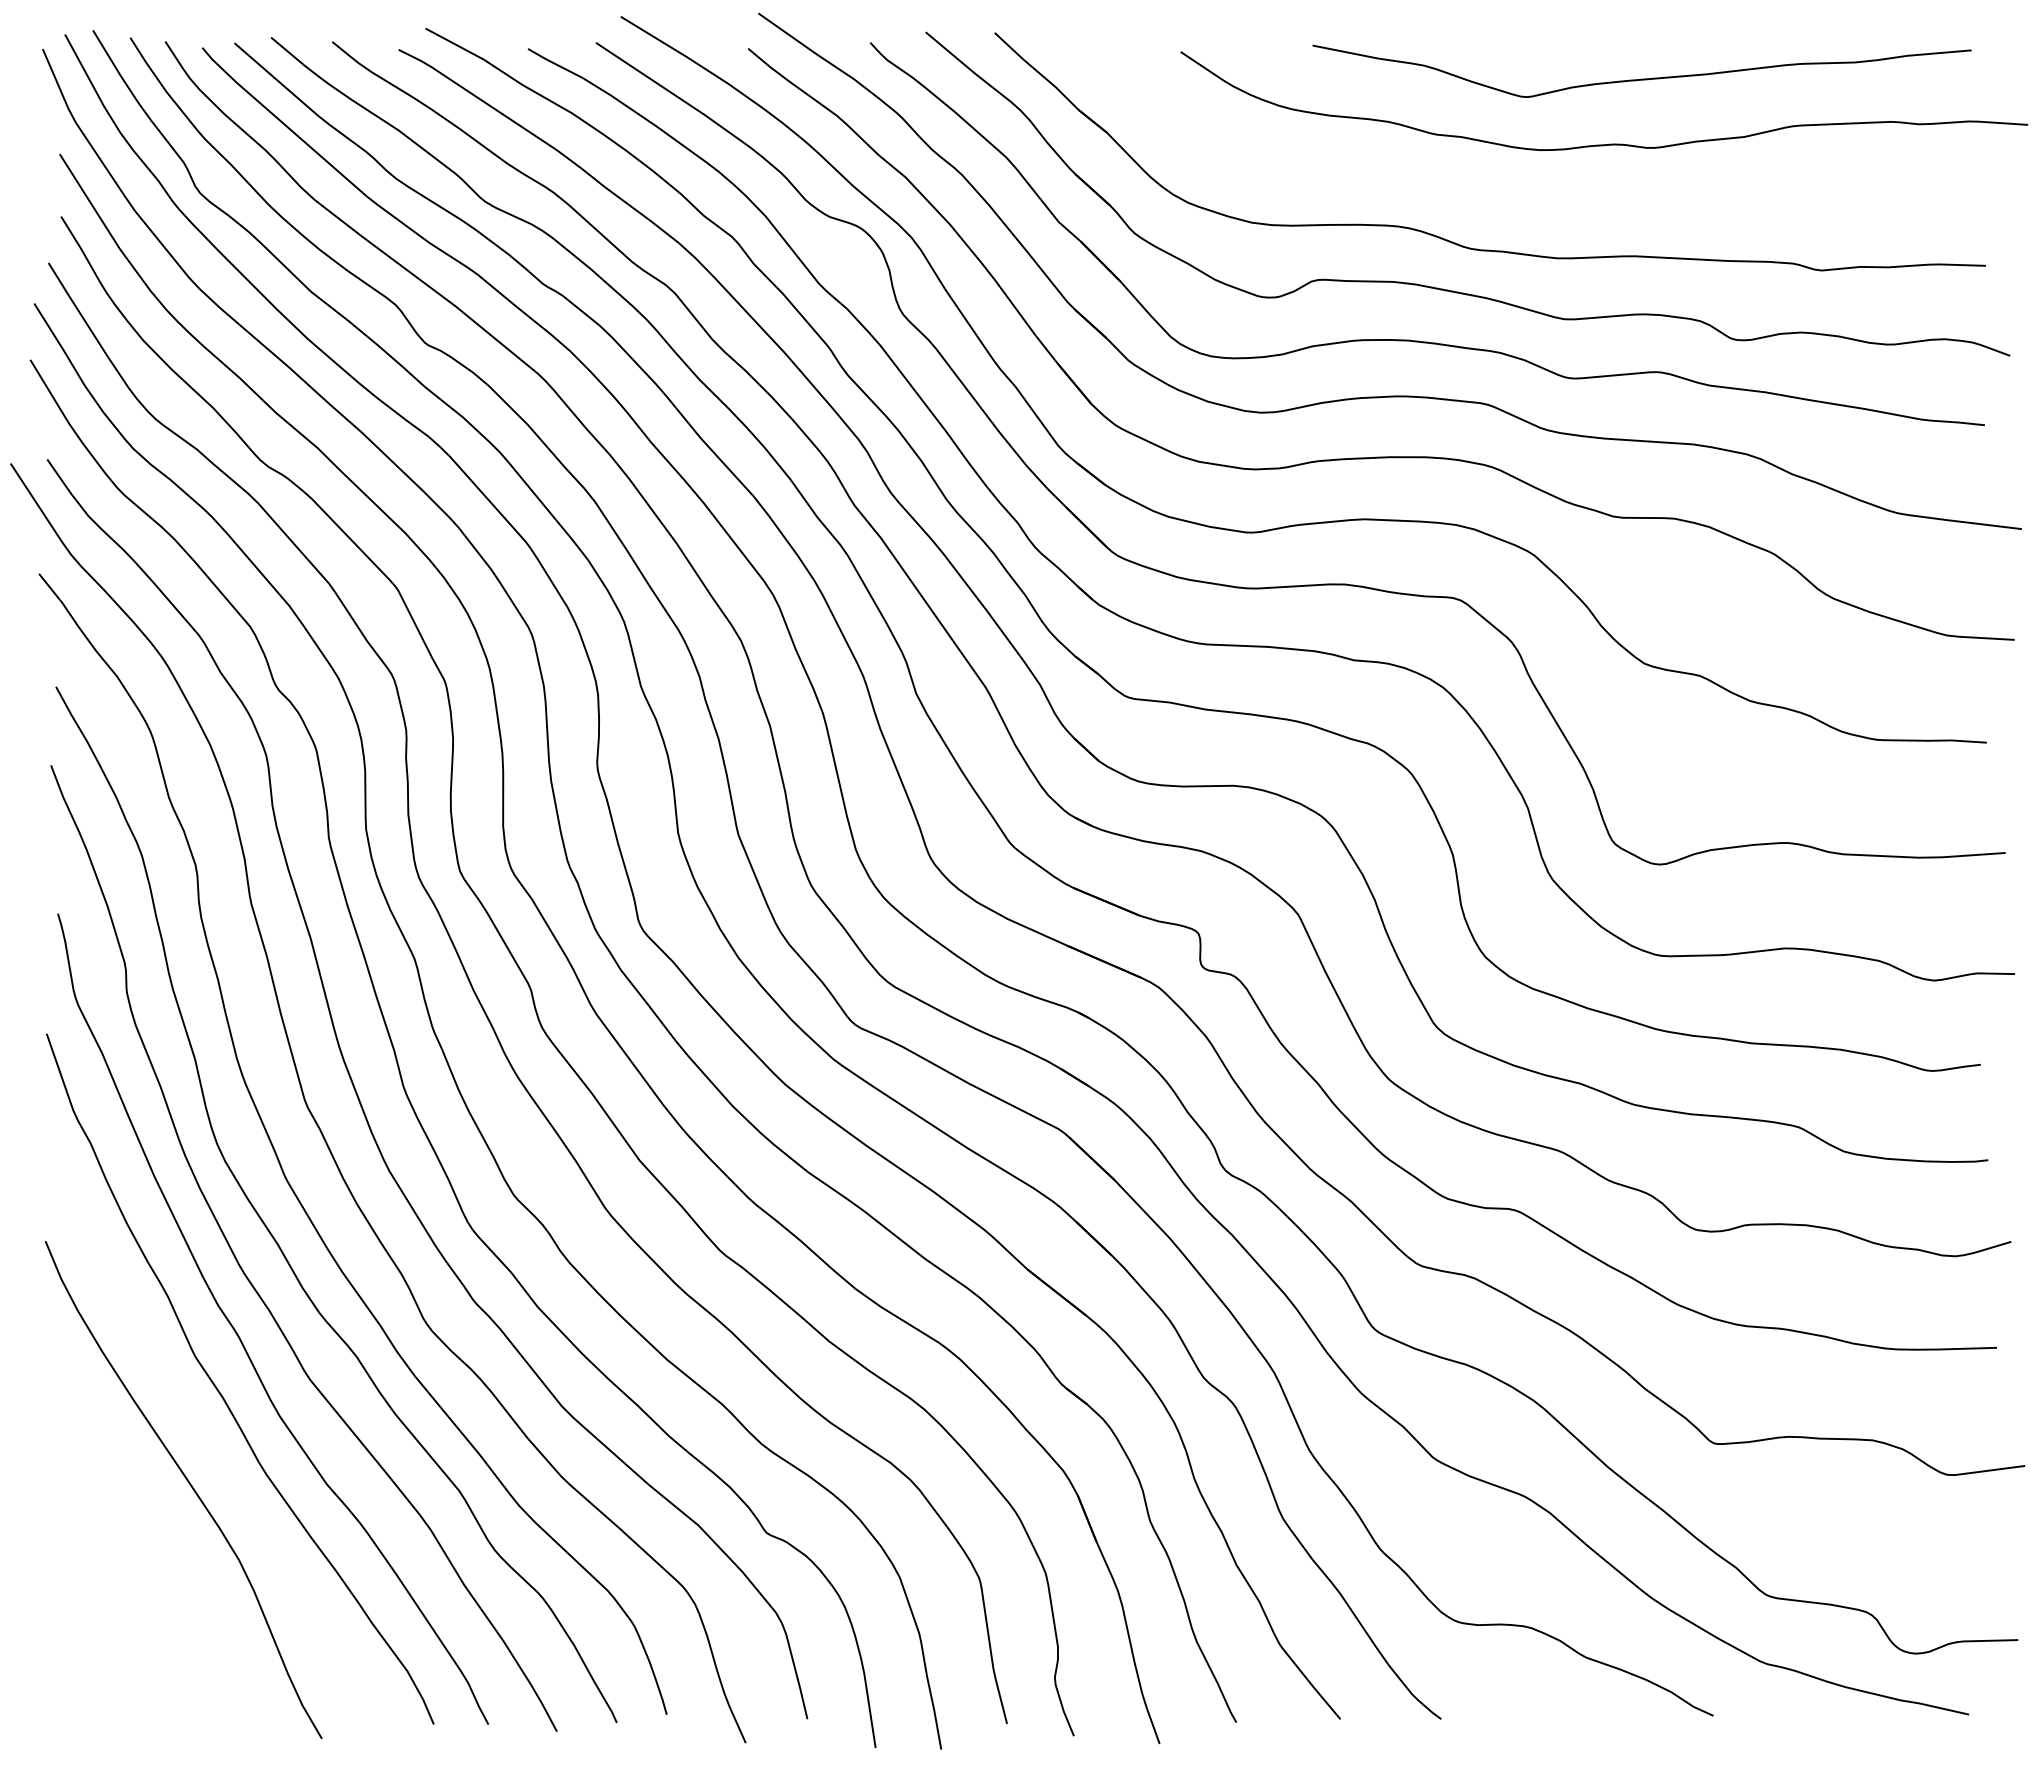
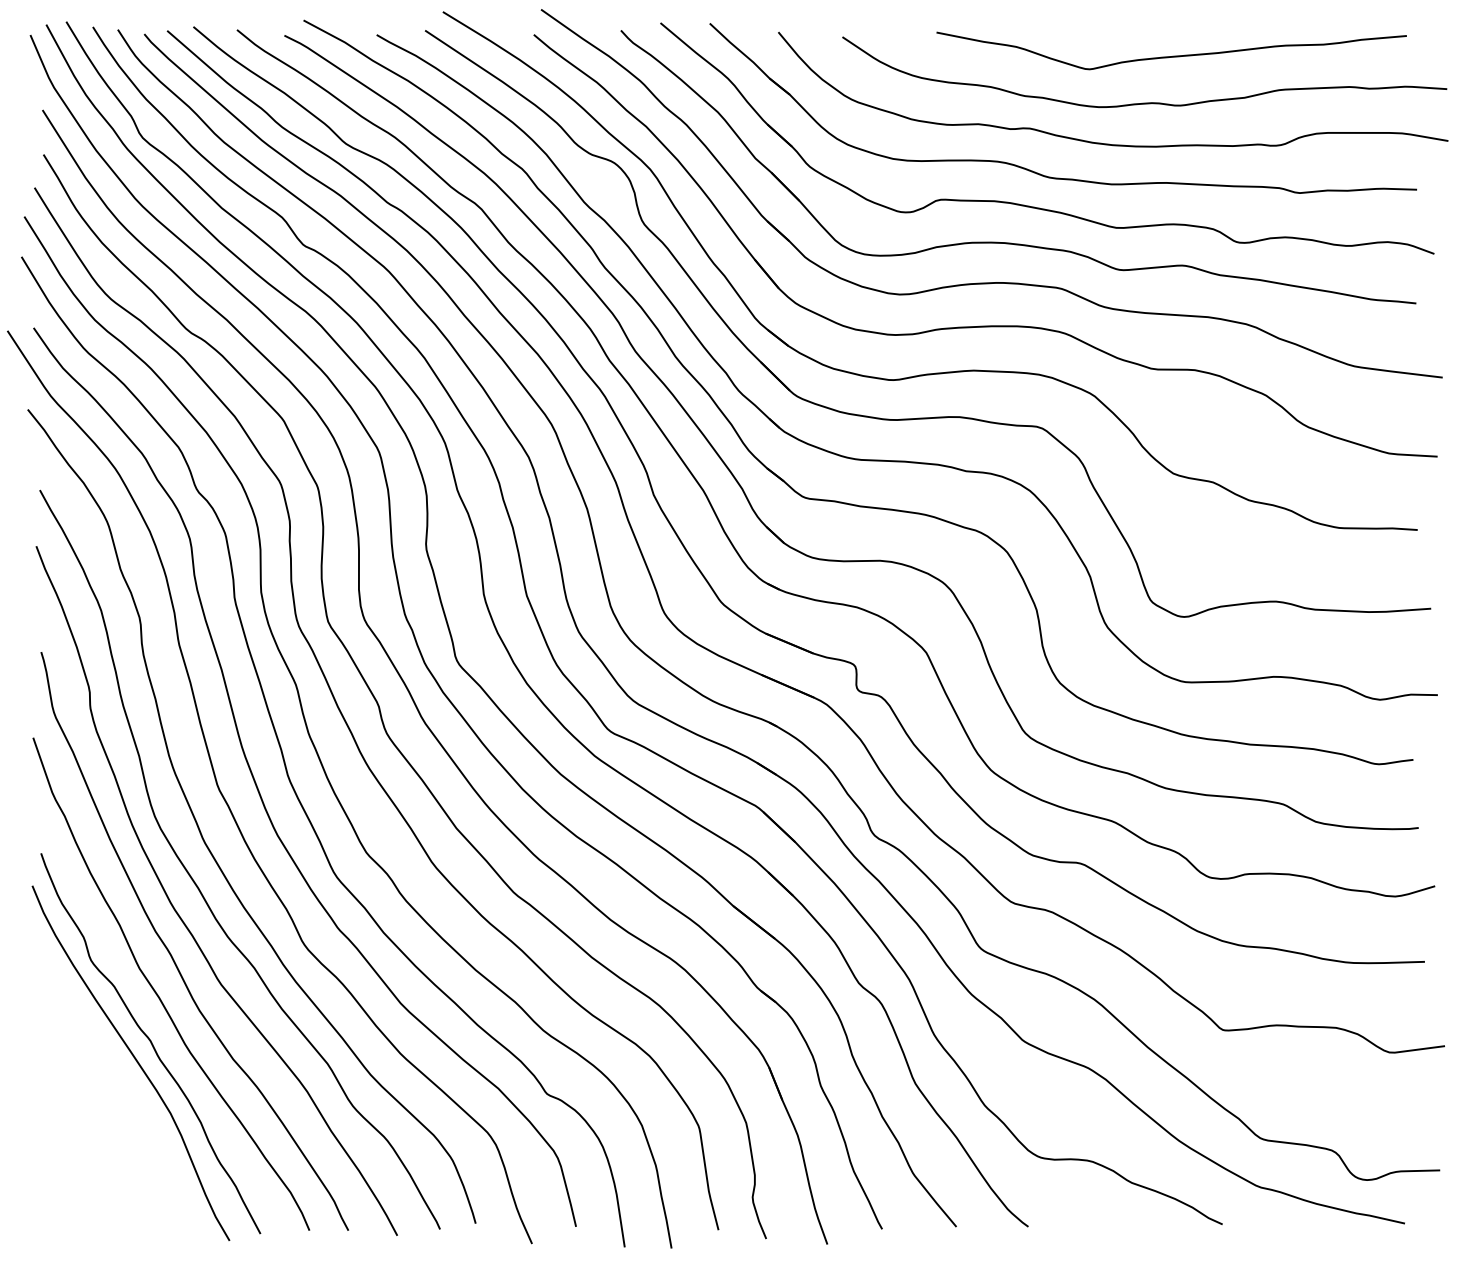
curve: (1554, 201) -> (1109, 143), added
curve: (211, 1462) -> (150, 1043), added

